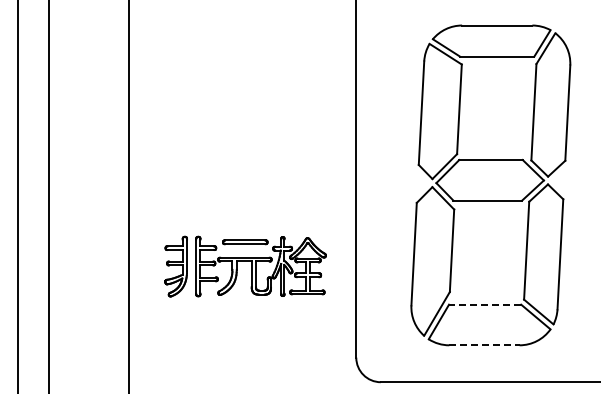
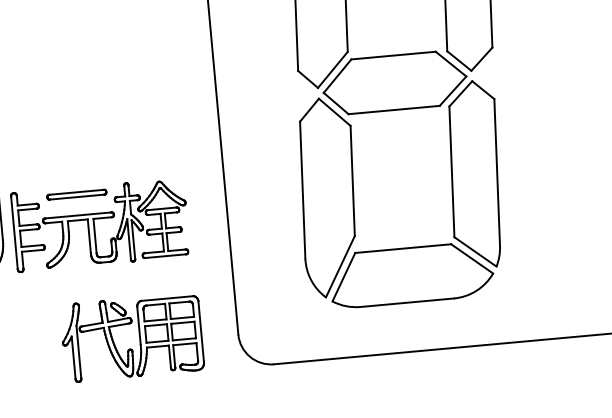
line: (484, 304) -> (402, 248), dashed -> solid
line: (484, 345) -> (407, 302), dashed -> solid
part: (276, 352) -> (131, 337), added

